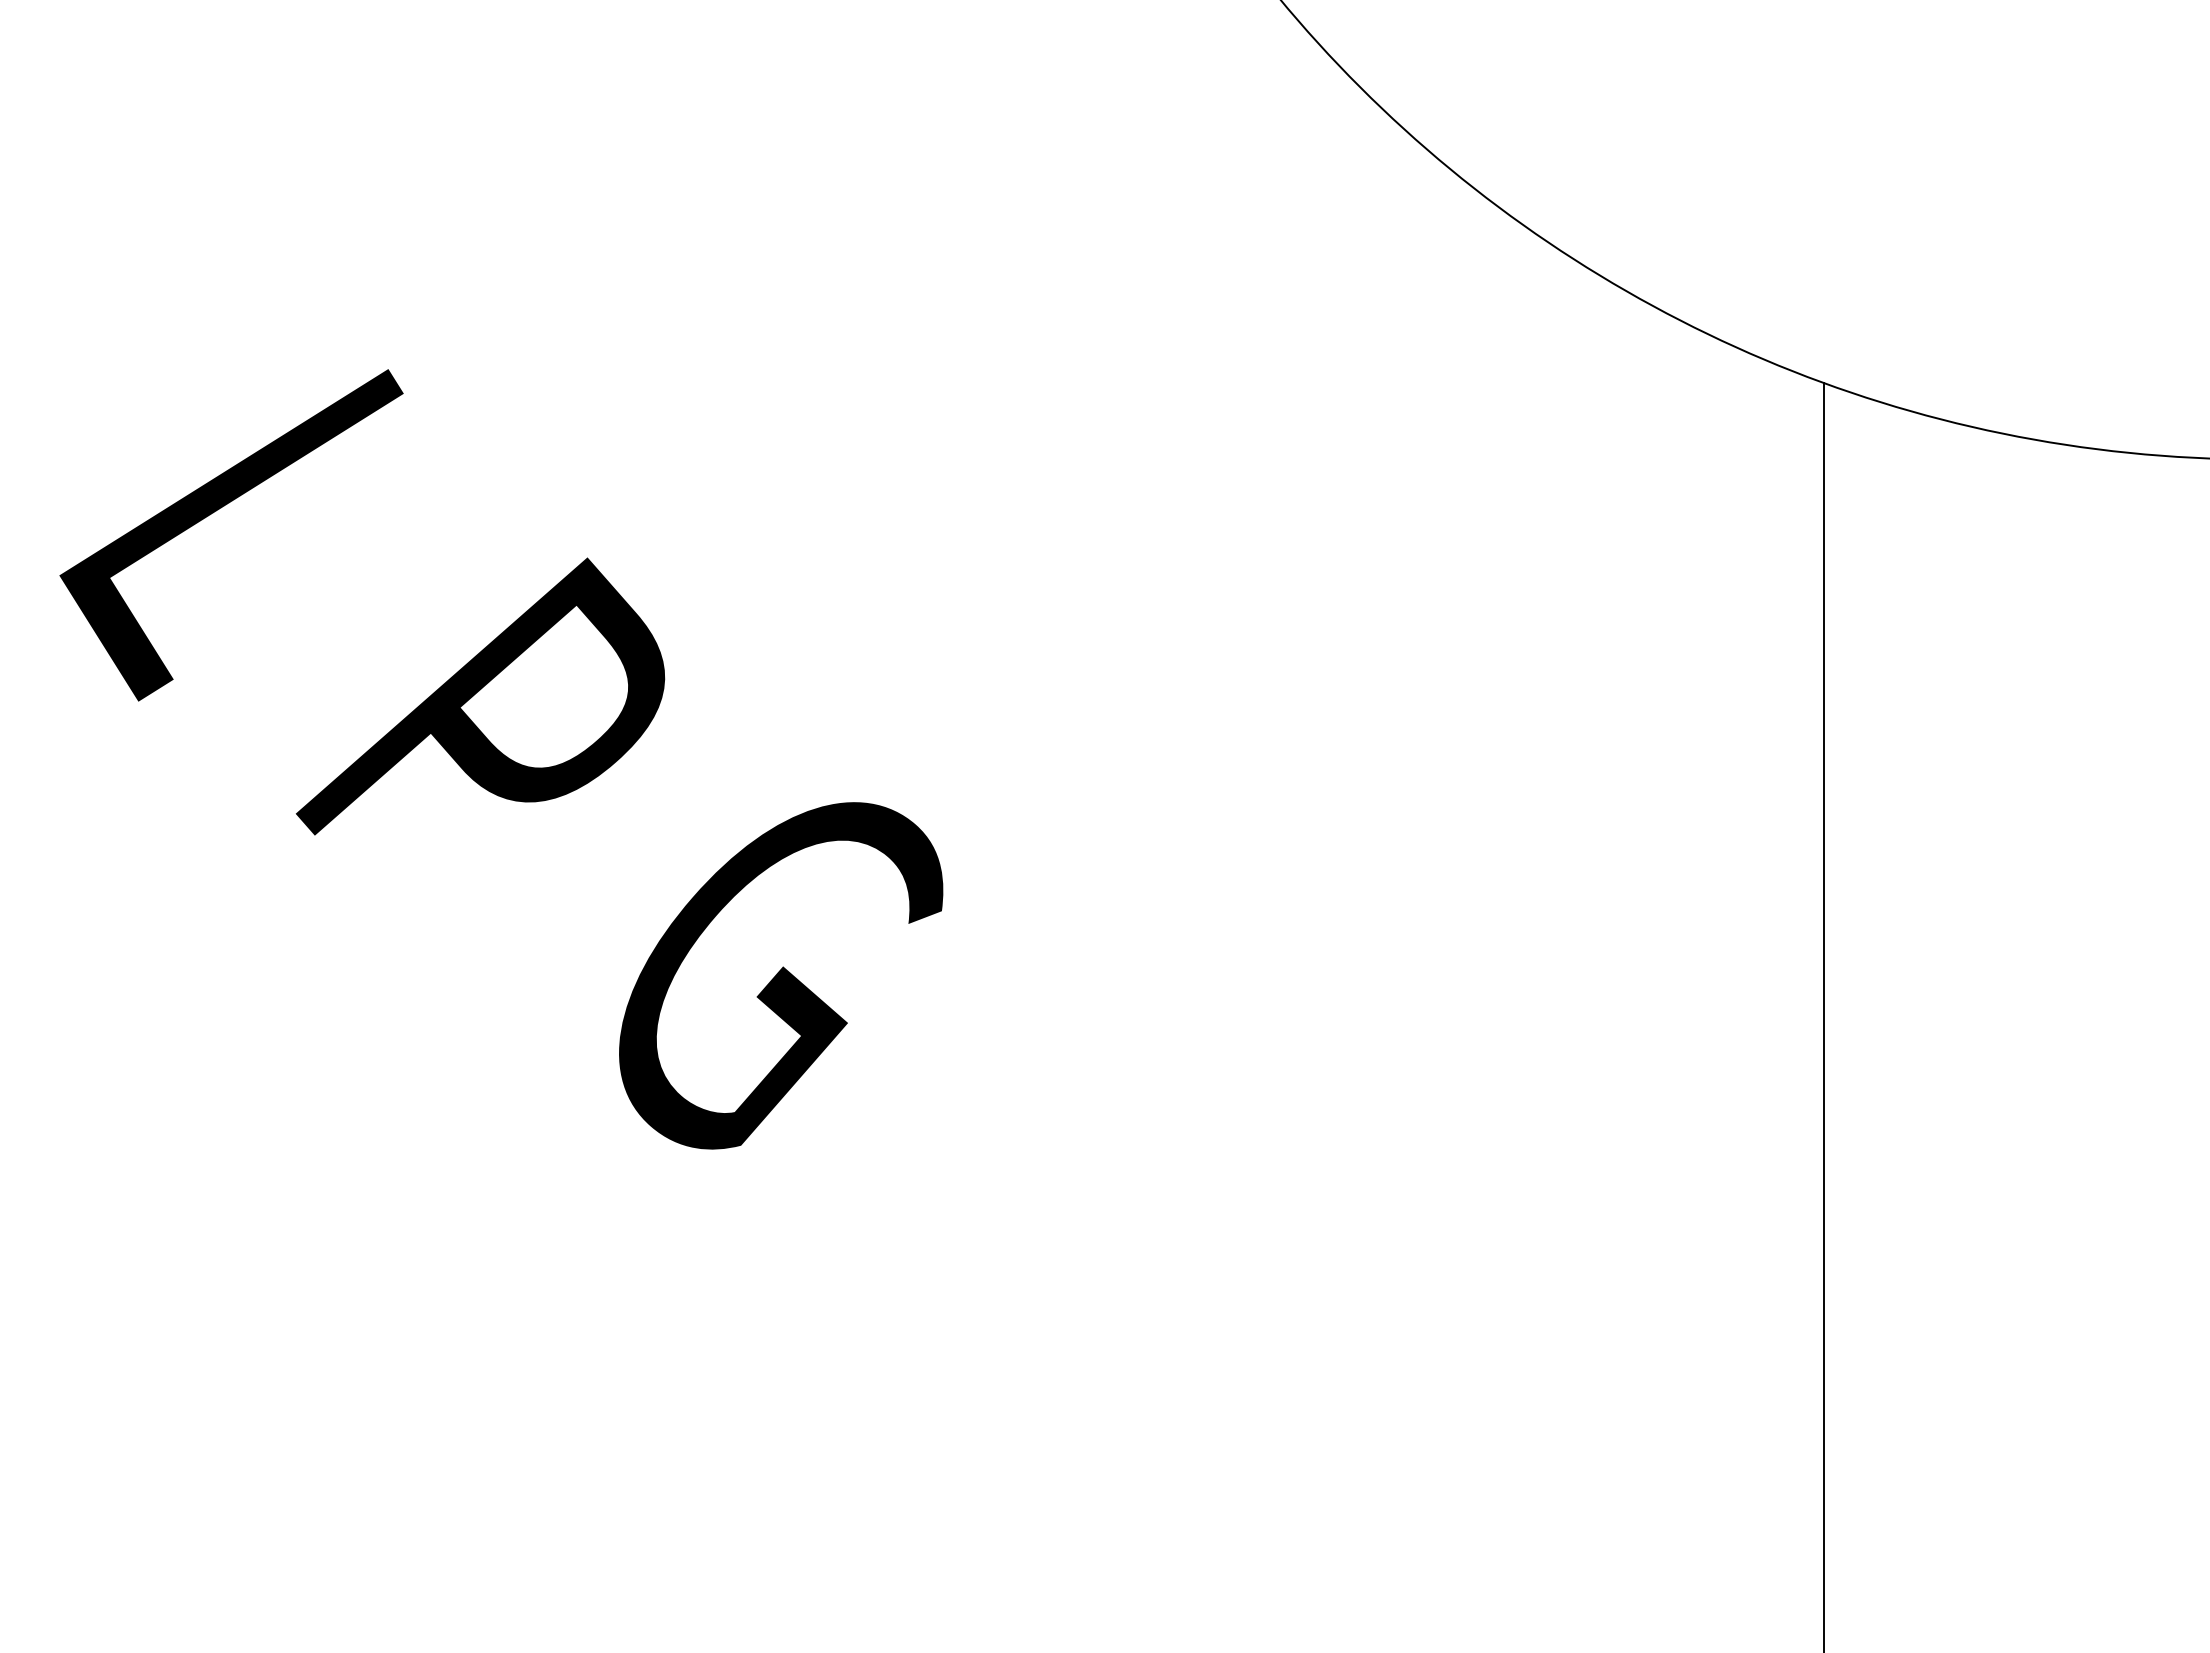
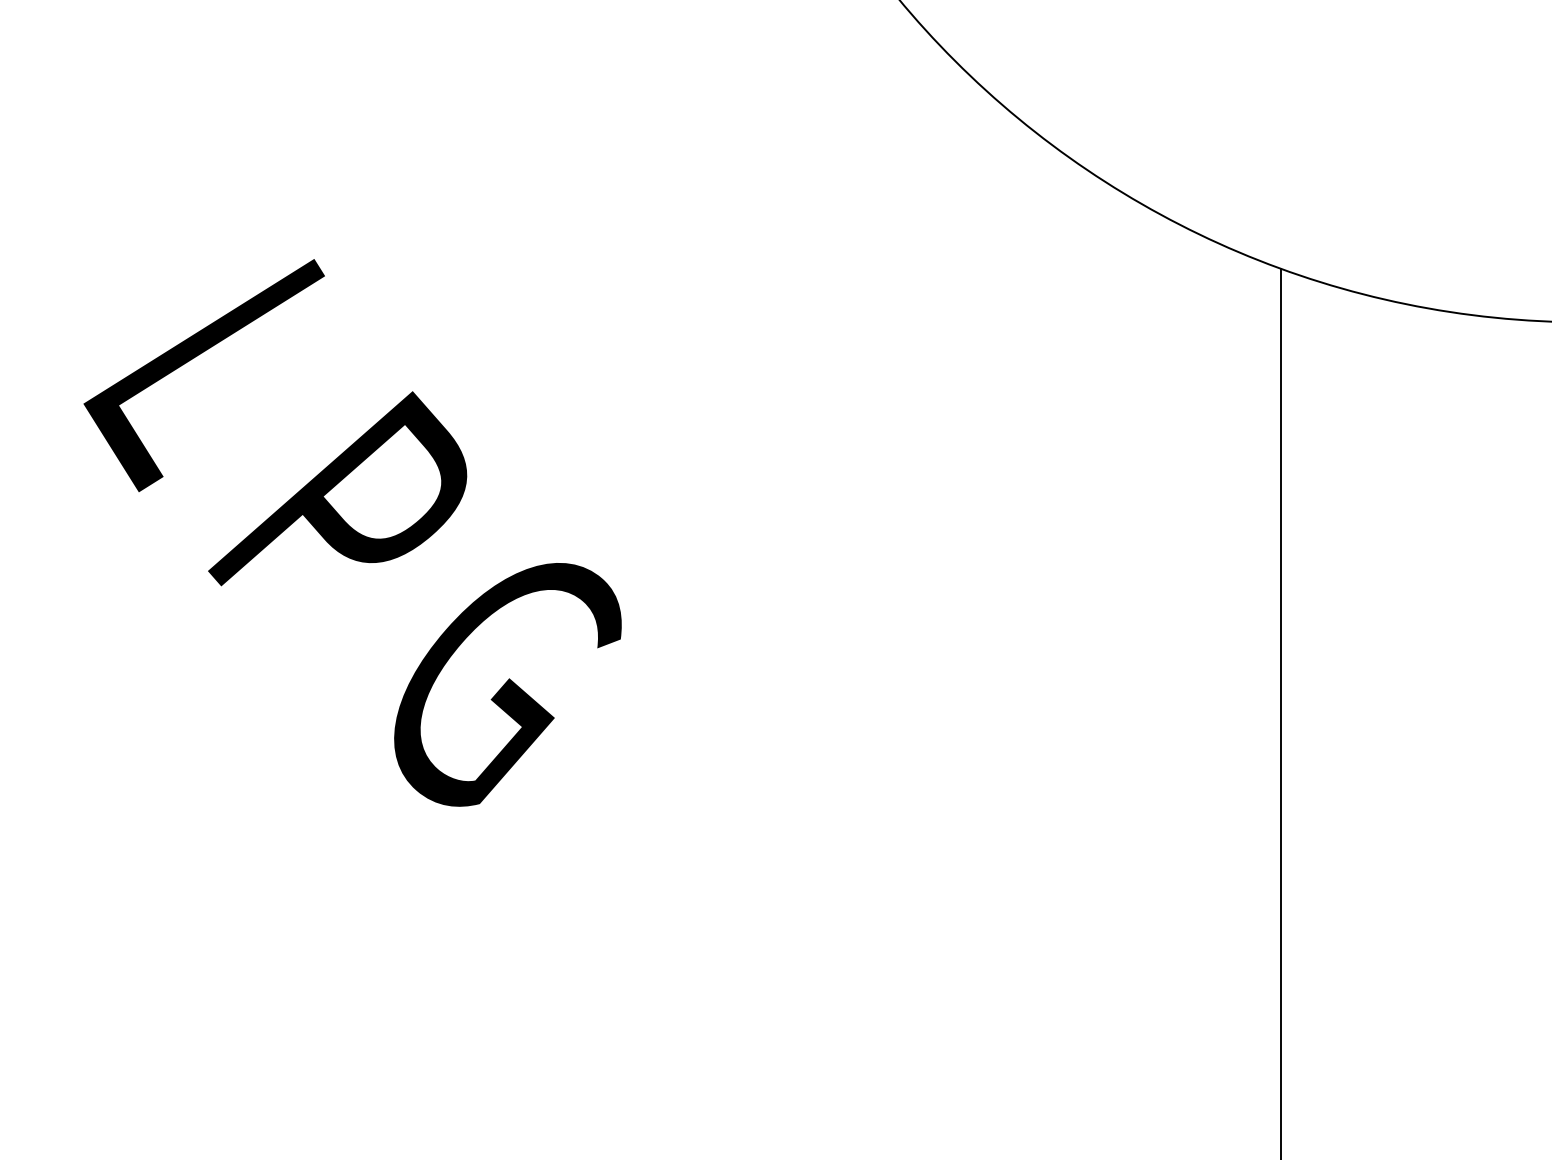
text: (231, 535) -> (204, 375), moved
text: (781, 975) -> (508, 684), moved

